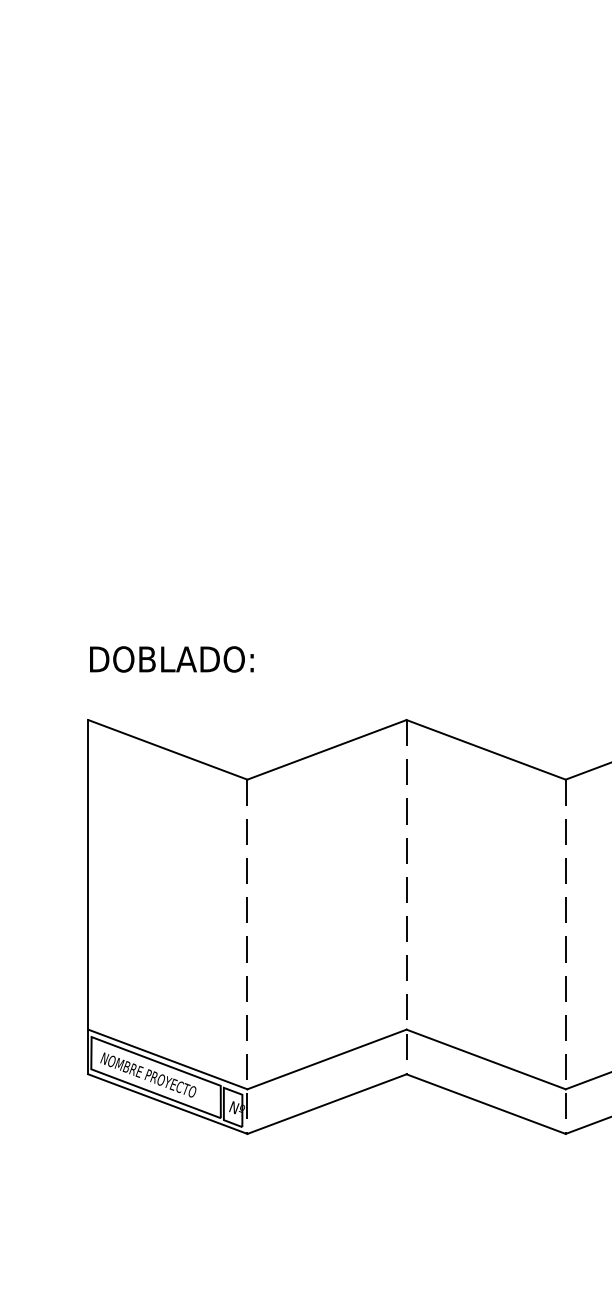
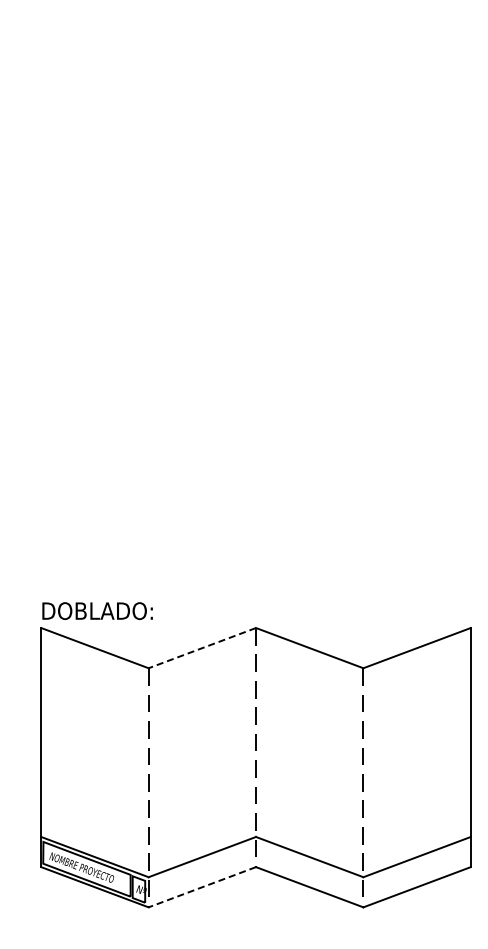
text: (171, 658) -> (97, 610), moved
line: (325, 750) -> (201, 648), solid -> dashed
line: (325, 1104) -> (201, 887), solid -> dashed

